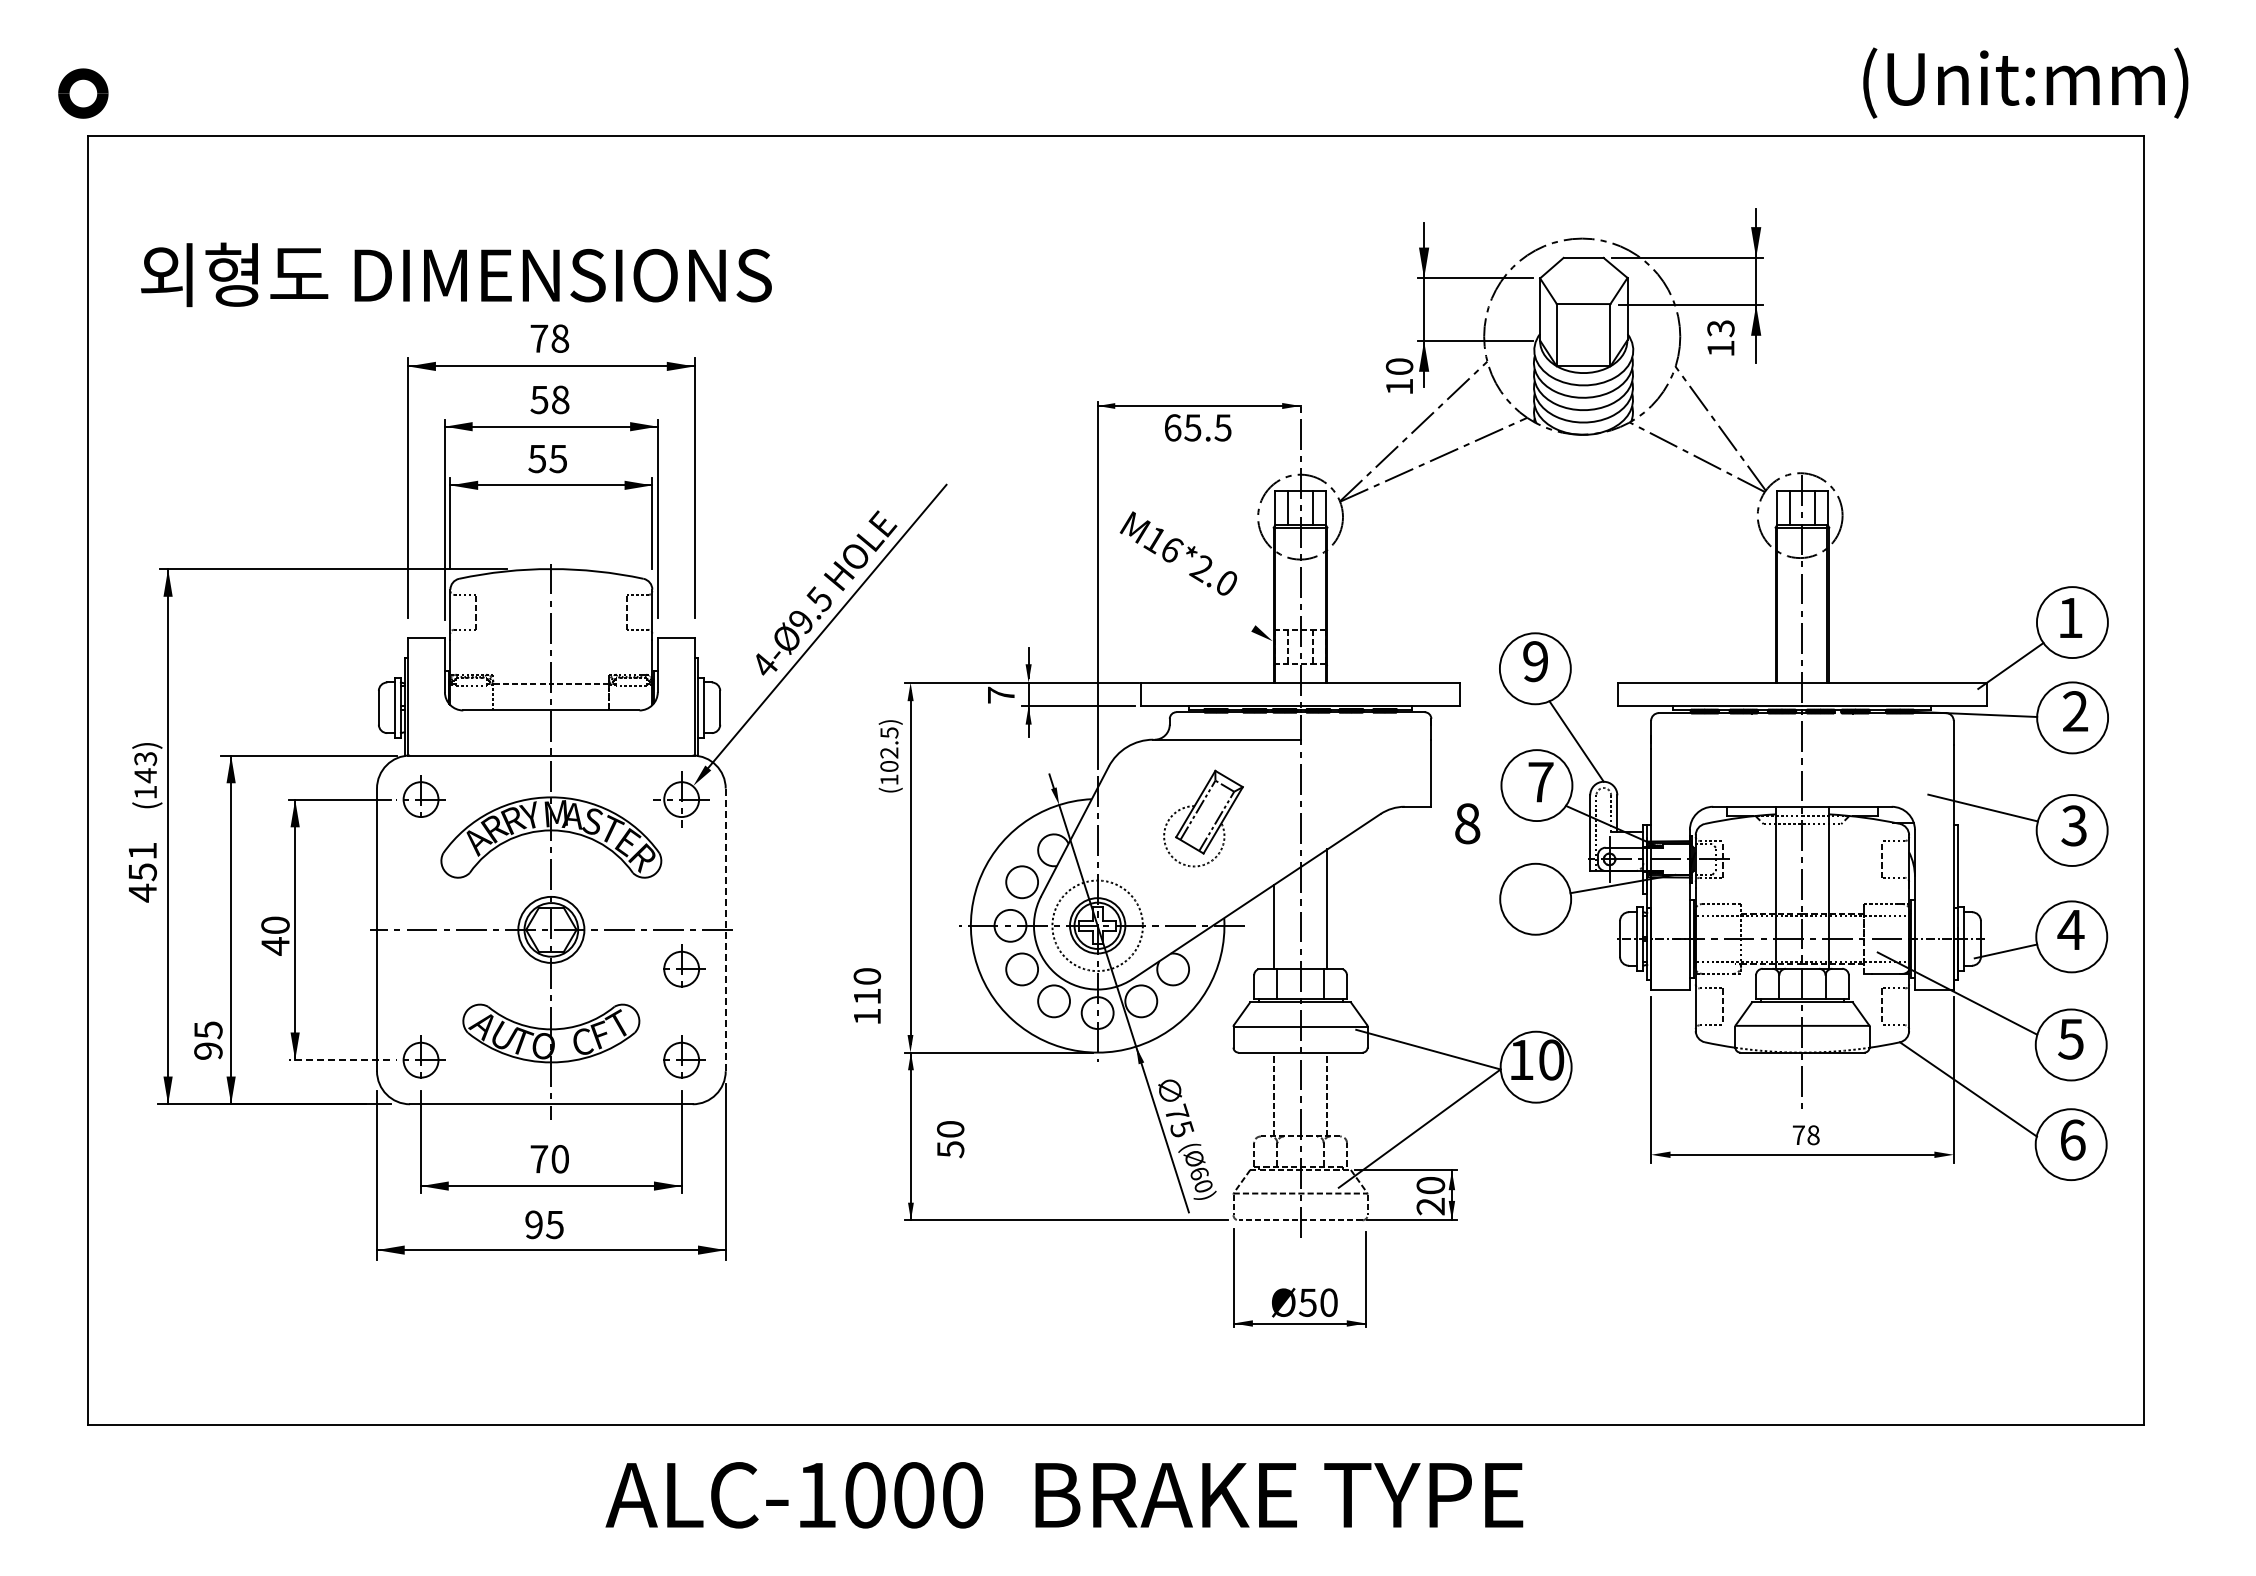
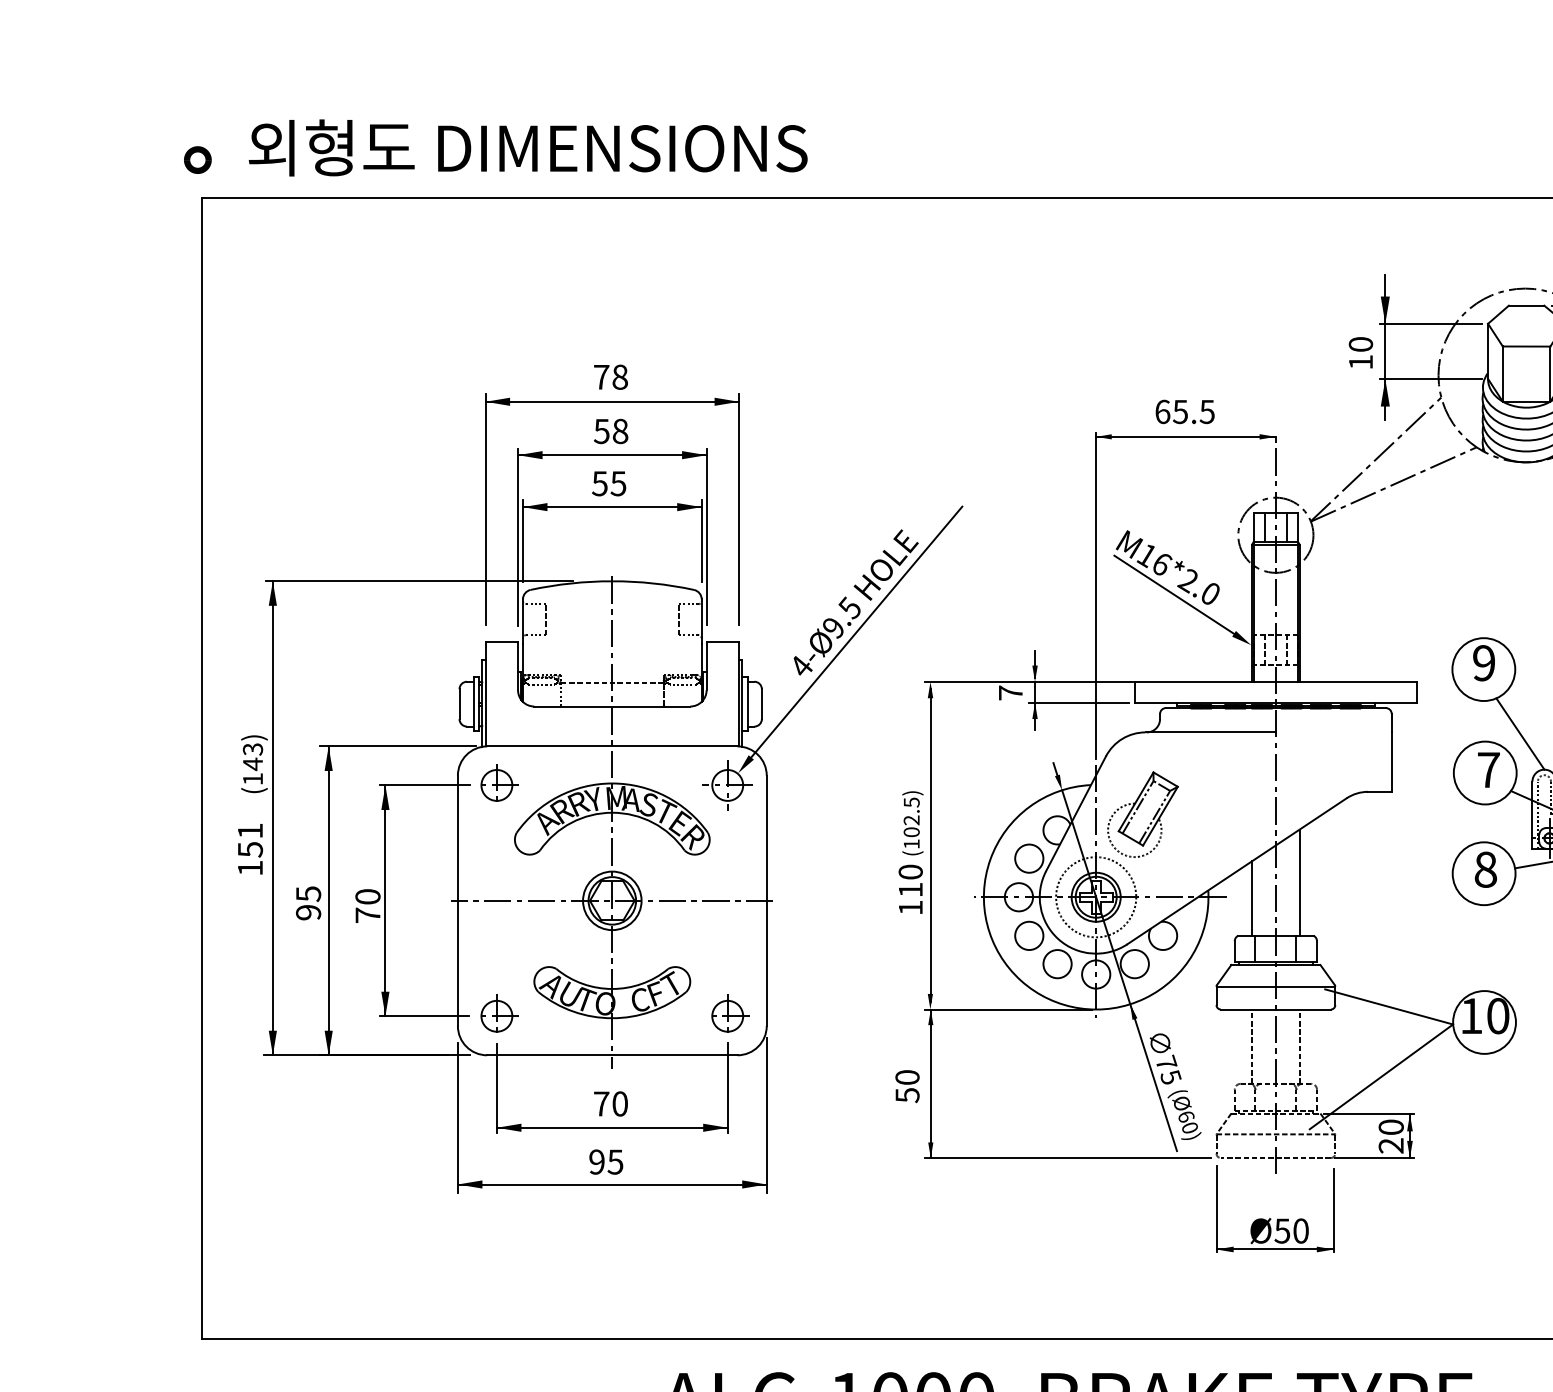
part: (83, 93) -> (197, 160), size x0.62
text: (456, 274) -> (528, 147), moved
text: (1399, 375) -> (1360, 352), moved
text: (1198, 427) -> (1185, 411), moved
line: (1185, 584) -> (1173, 594), added
text: (890, 756) -> (912, 823), moved
part: (1203, 818) -> (1142, 814), moved
text: (1467, 823) -> (1485, 869), moved
text: (142, 892) -> (250, 867), 451 -> 151
line: (725, 930) -> (766, 901), dashed -> solid
text: (275, 946) -> (367, 915), 40 -> 70
part: (684, 965) -> (730, 932), removed
text: (867, 995) -> (910, 888), moved
text: (208, 1040) -> (308, 903), moved
line: (339, 1060) -> (424, 1016), dashed -> solid
text: (950, 1139) -> (907, 1086), moved

